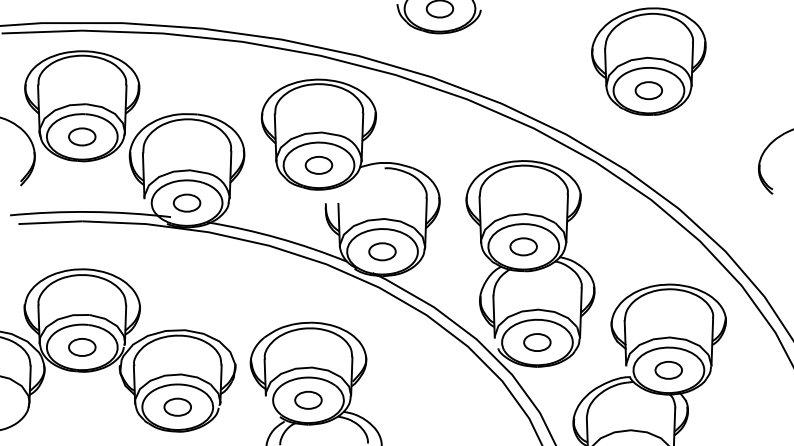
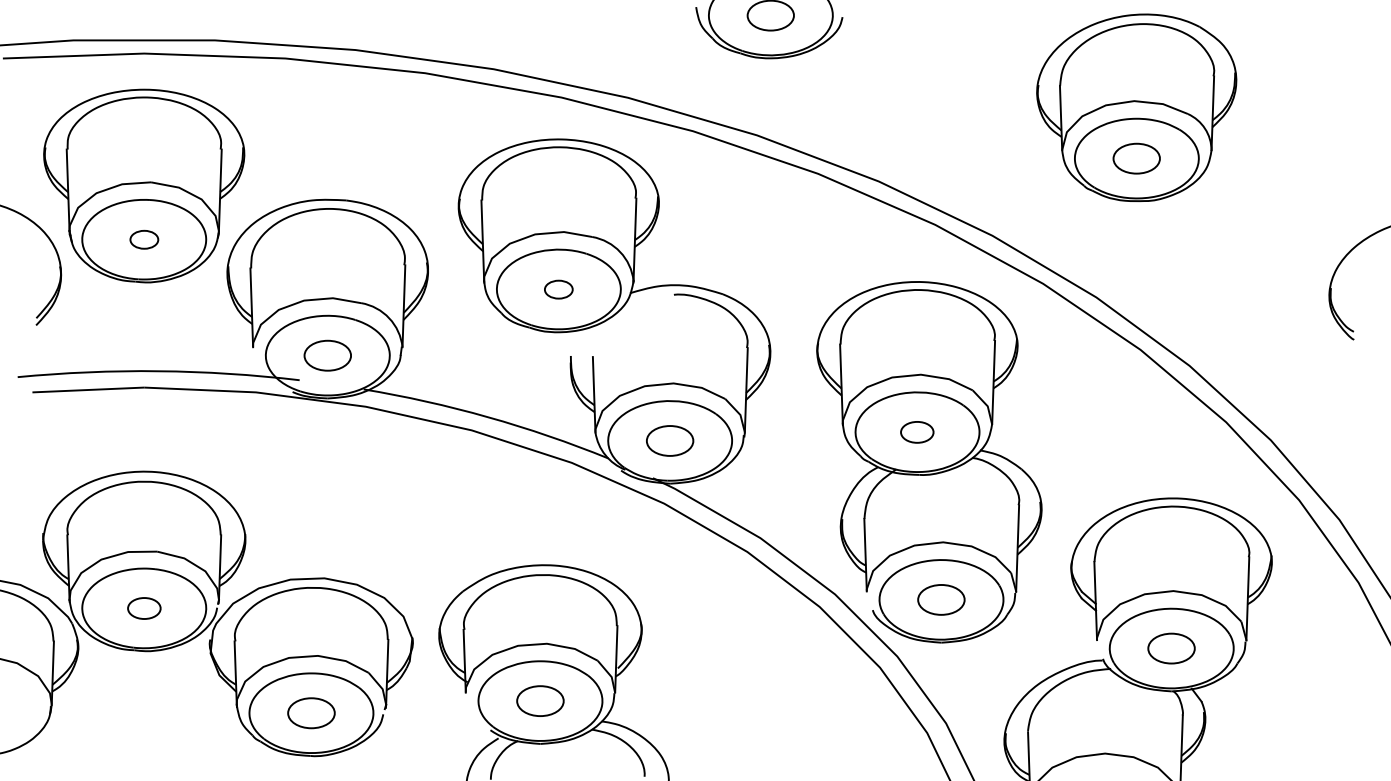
part: (82, 136) -> (144, 238), size x0.6
part: (318, 165) -> (557, 289), size x0.6
part: (523, 246) -> (917, 431), size x0.7
part: (82, 347) -> (144, 608), size x0.7

